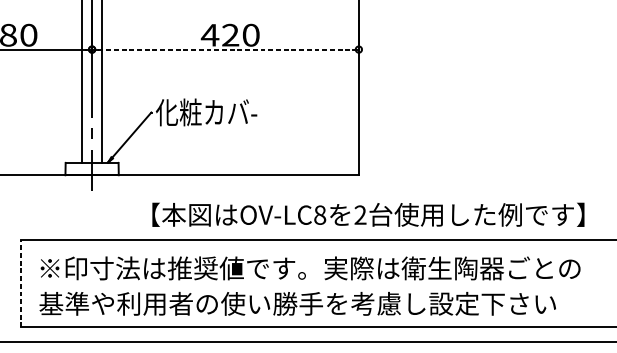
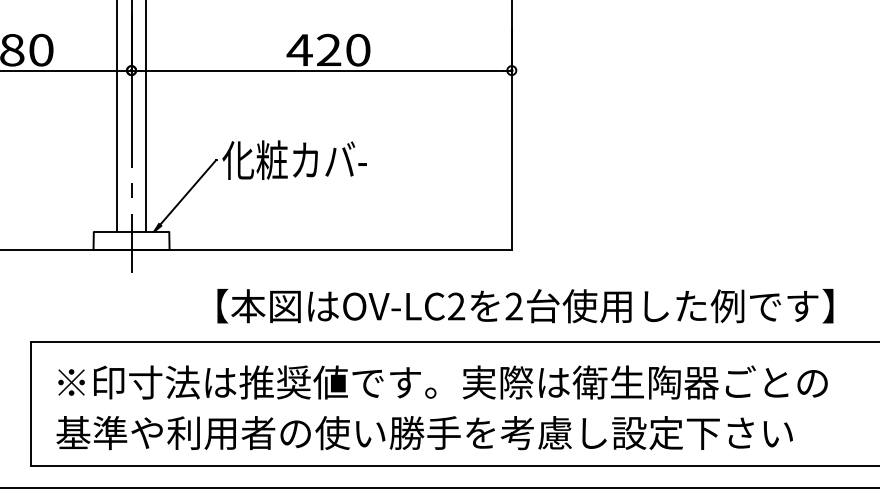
line: (226, 49) -> (322, 70), dashed -> solid
text: (320, 215) -> (456, 306), OV-LC8 -> OV-LC2
line: (21, 283) -> (30, 403), dashed -> solid

